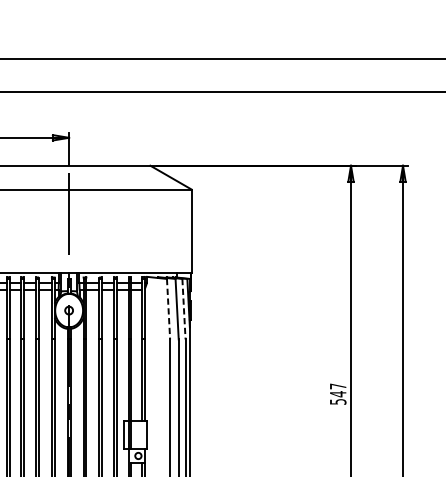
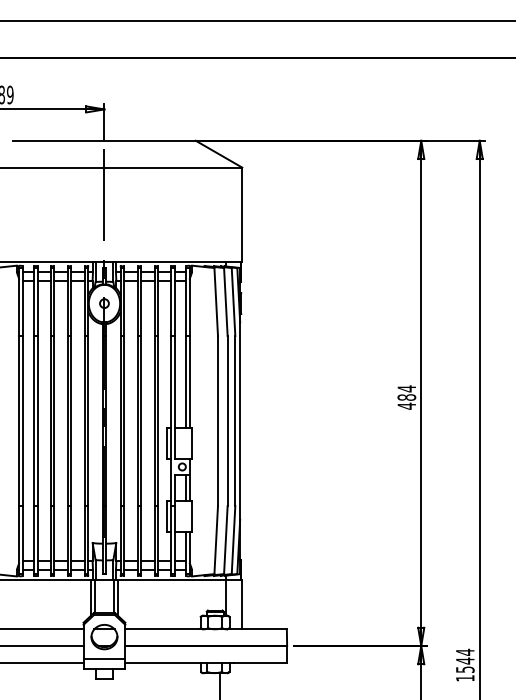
line: (168, 309) -> (216, 302), dashed -> solid
line: (183, 309) -> (233, 302), dashed -> solid
text: (337, 394) -> (406, 397), 547 -> 484

